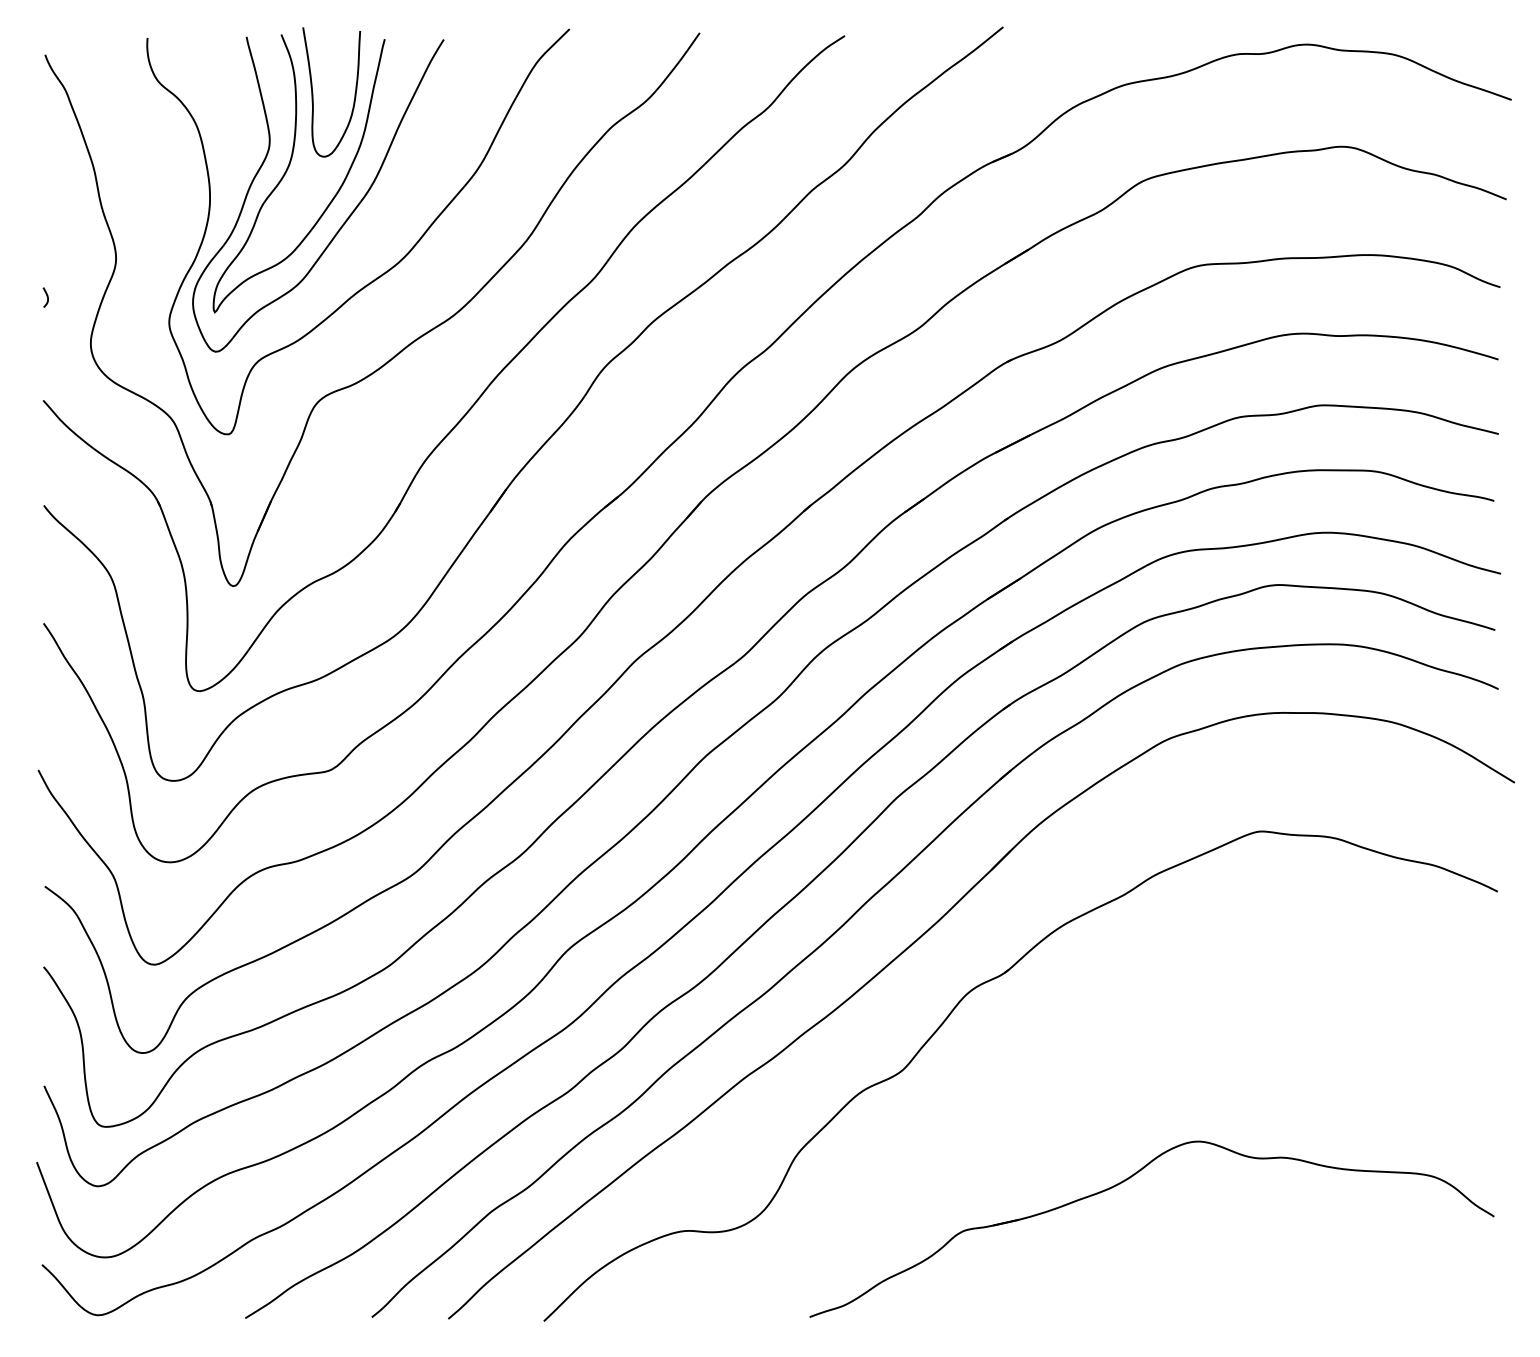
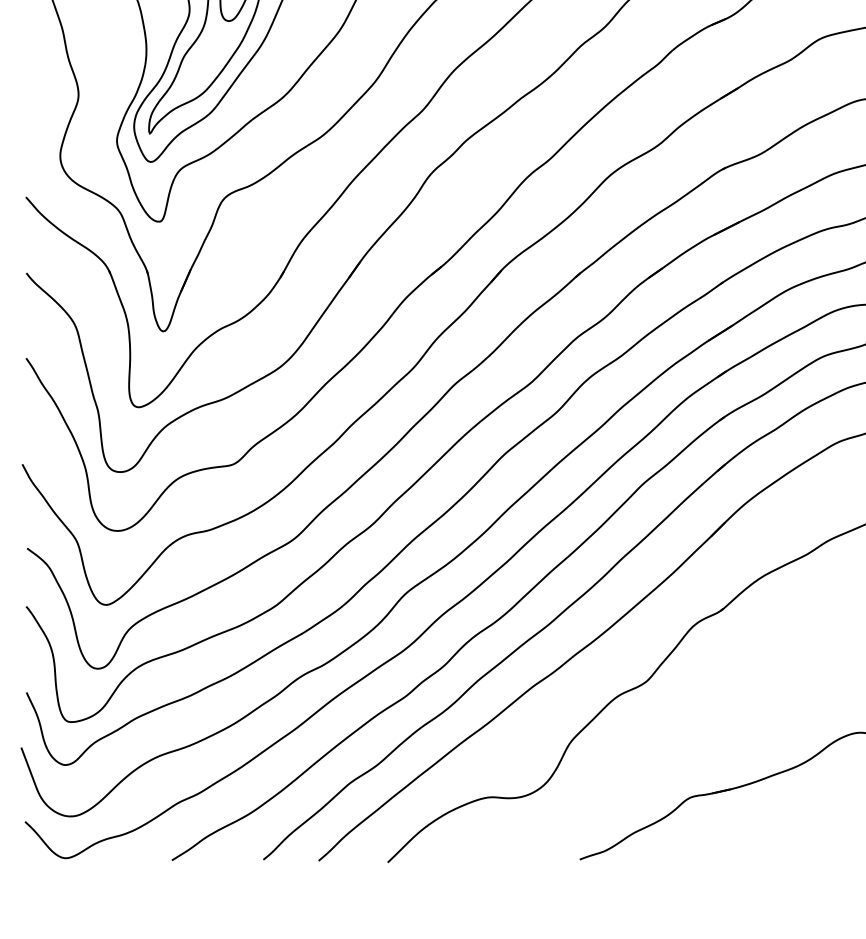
curve: (46, 296) -> (28, 122), removed

